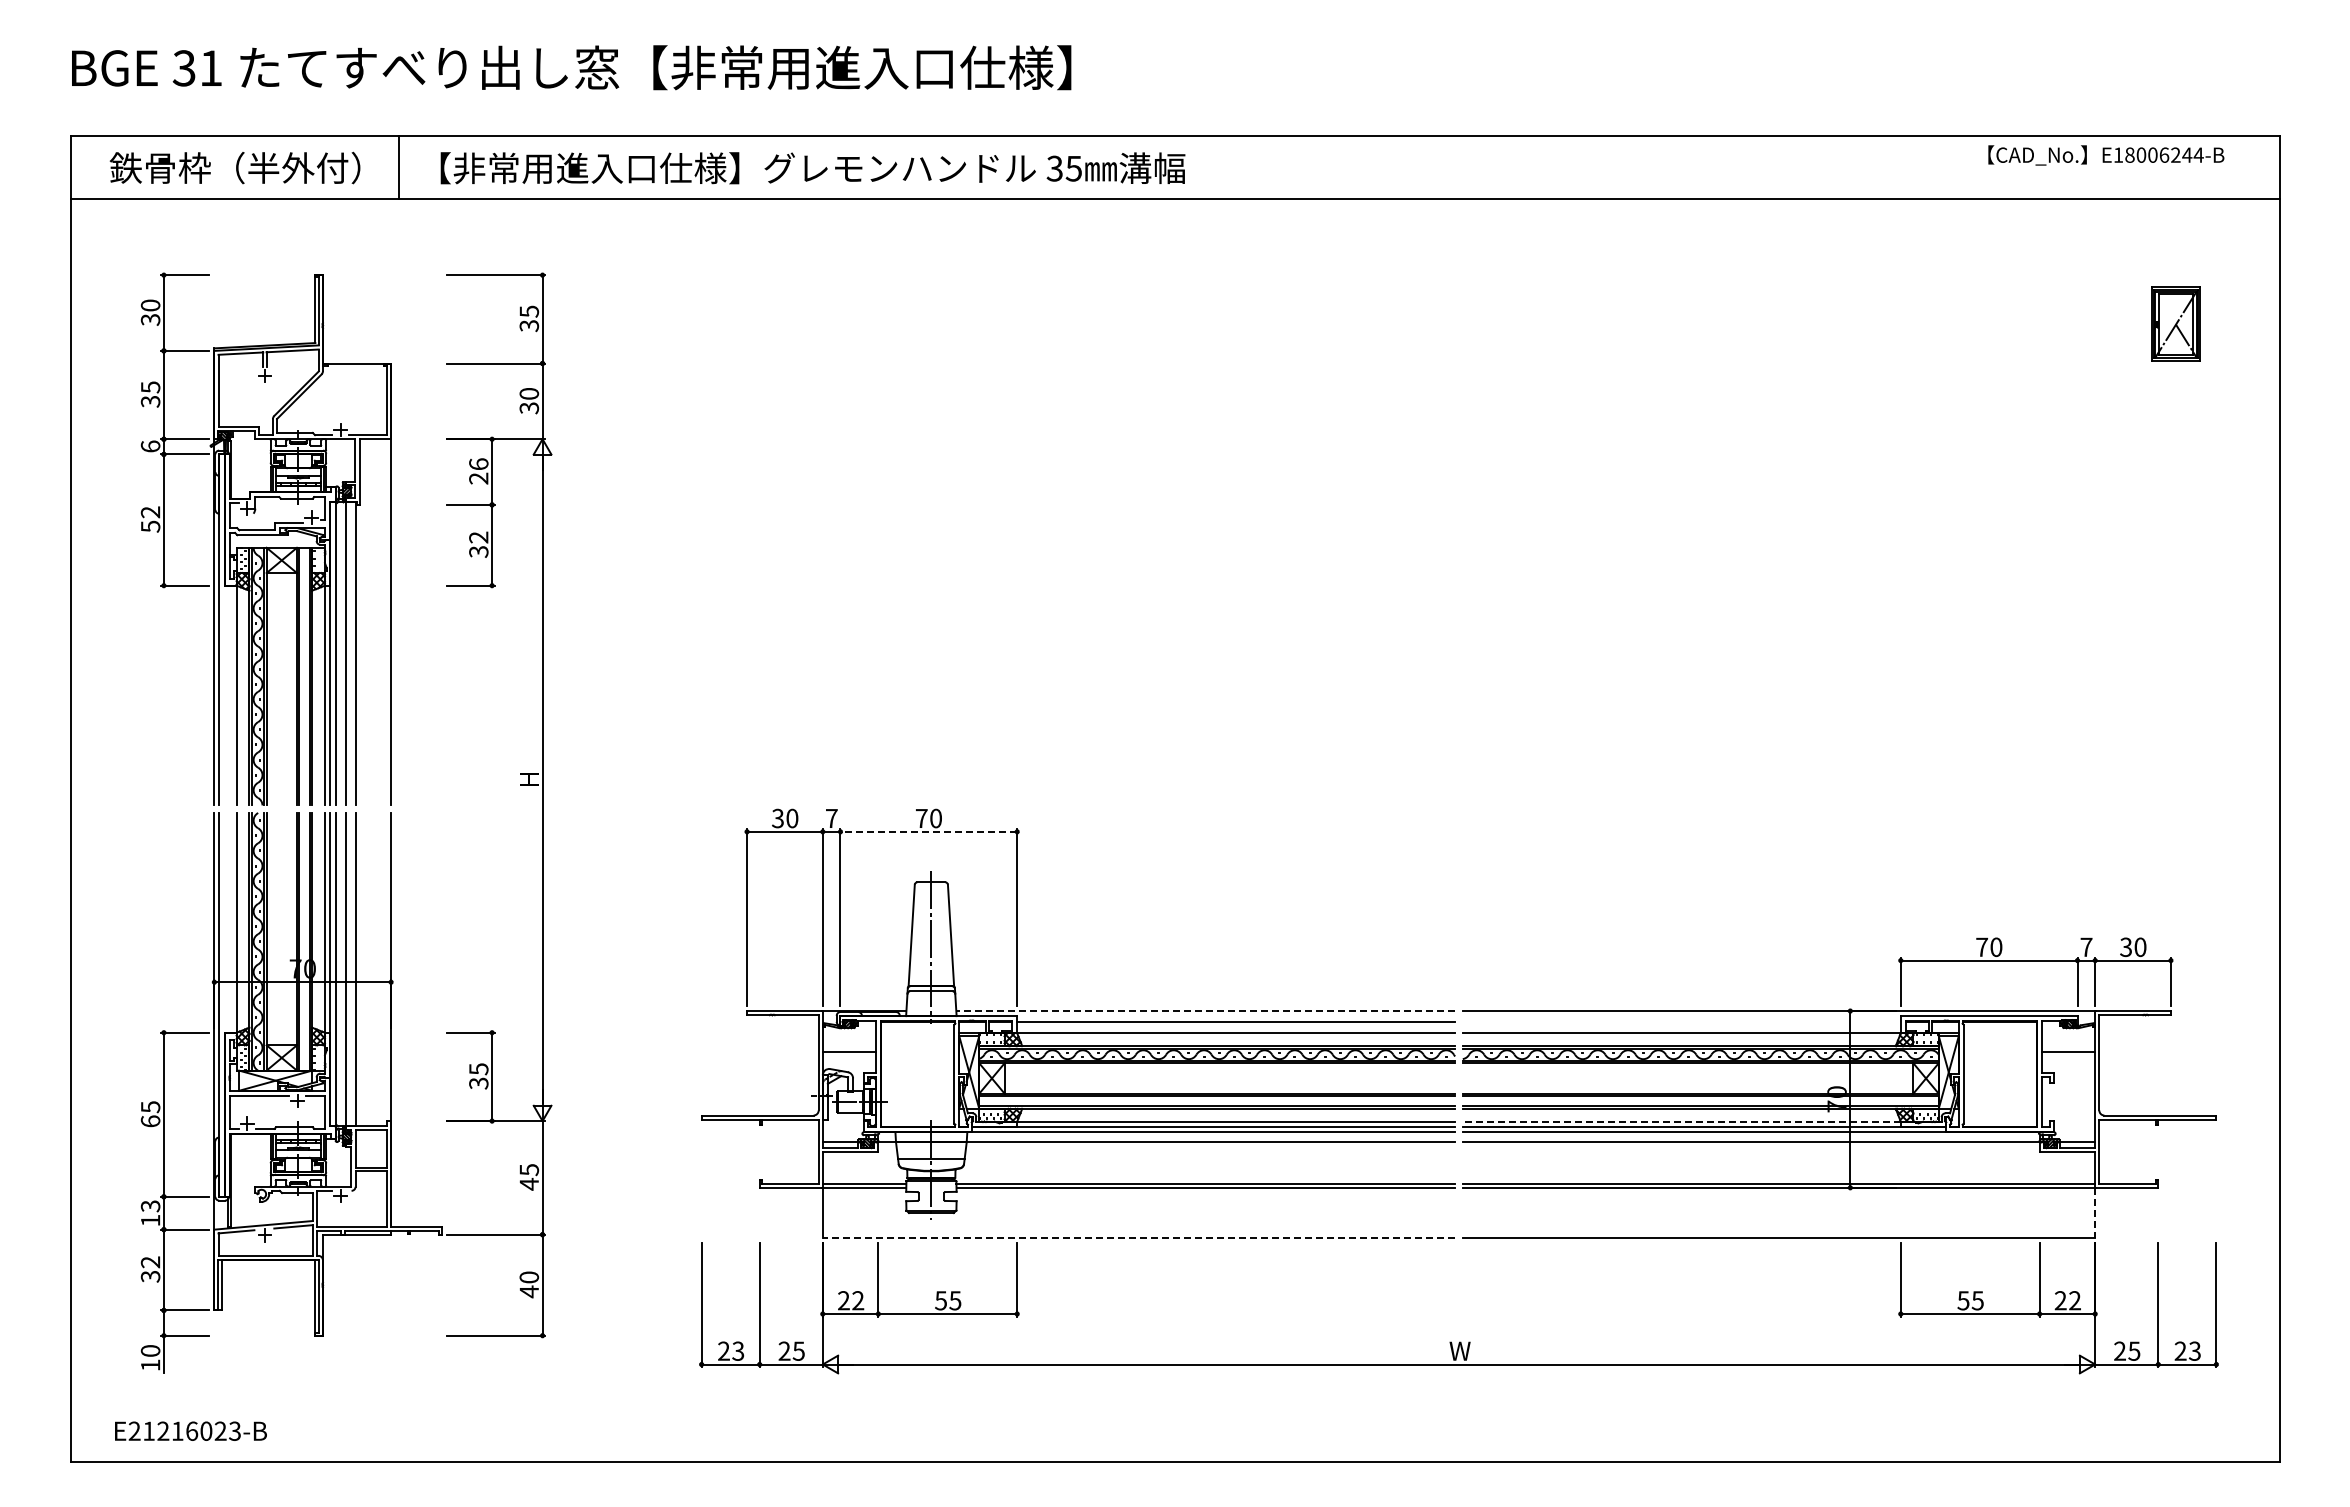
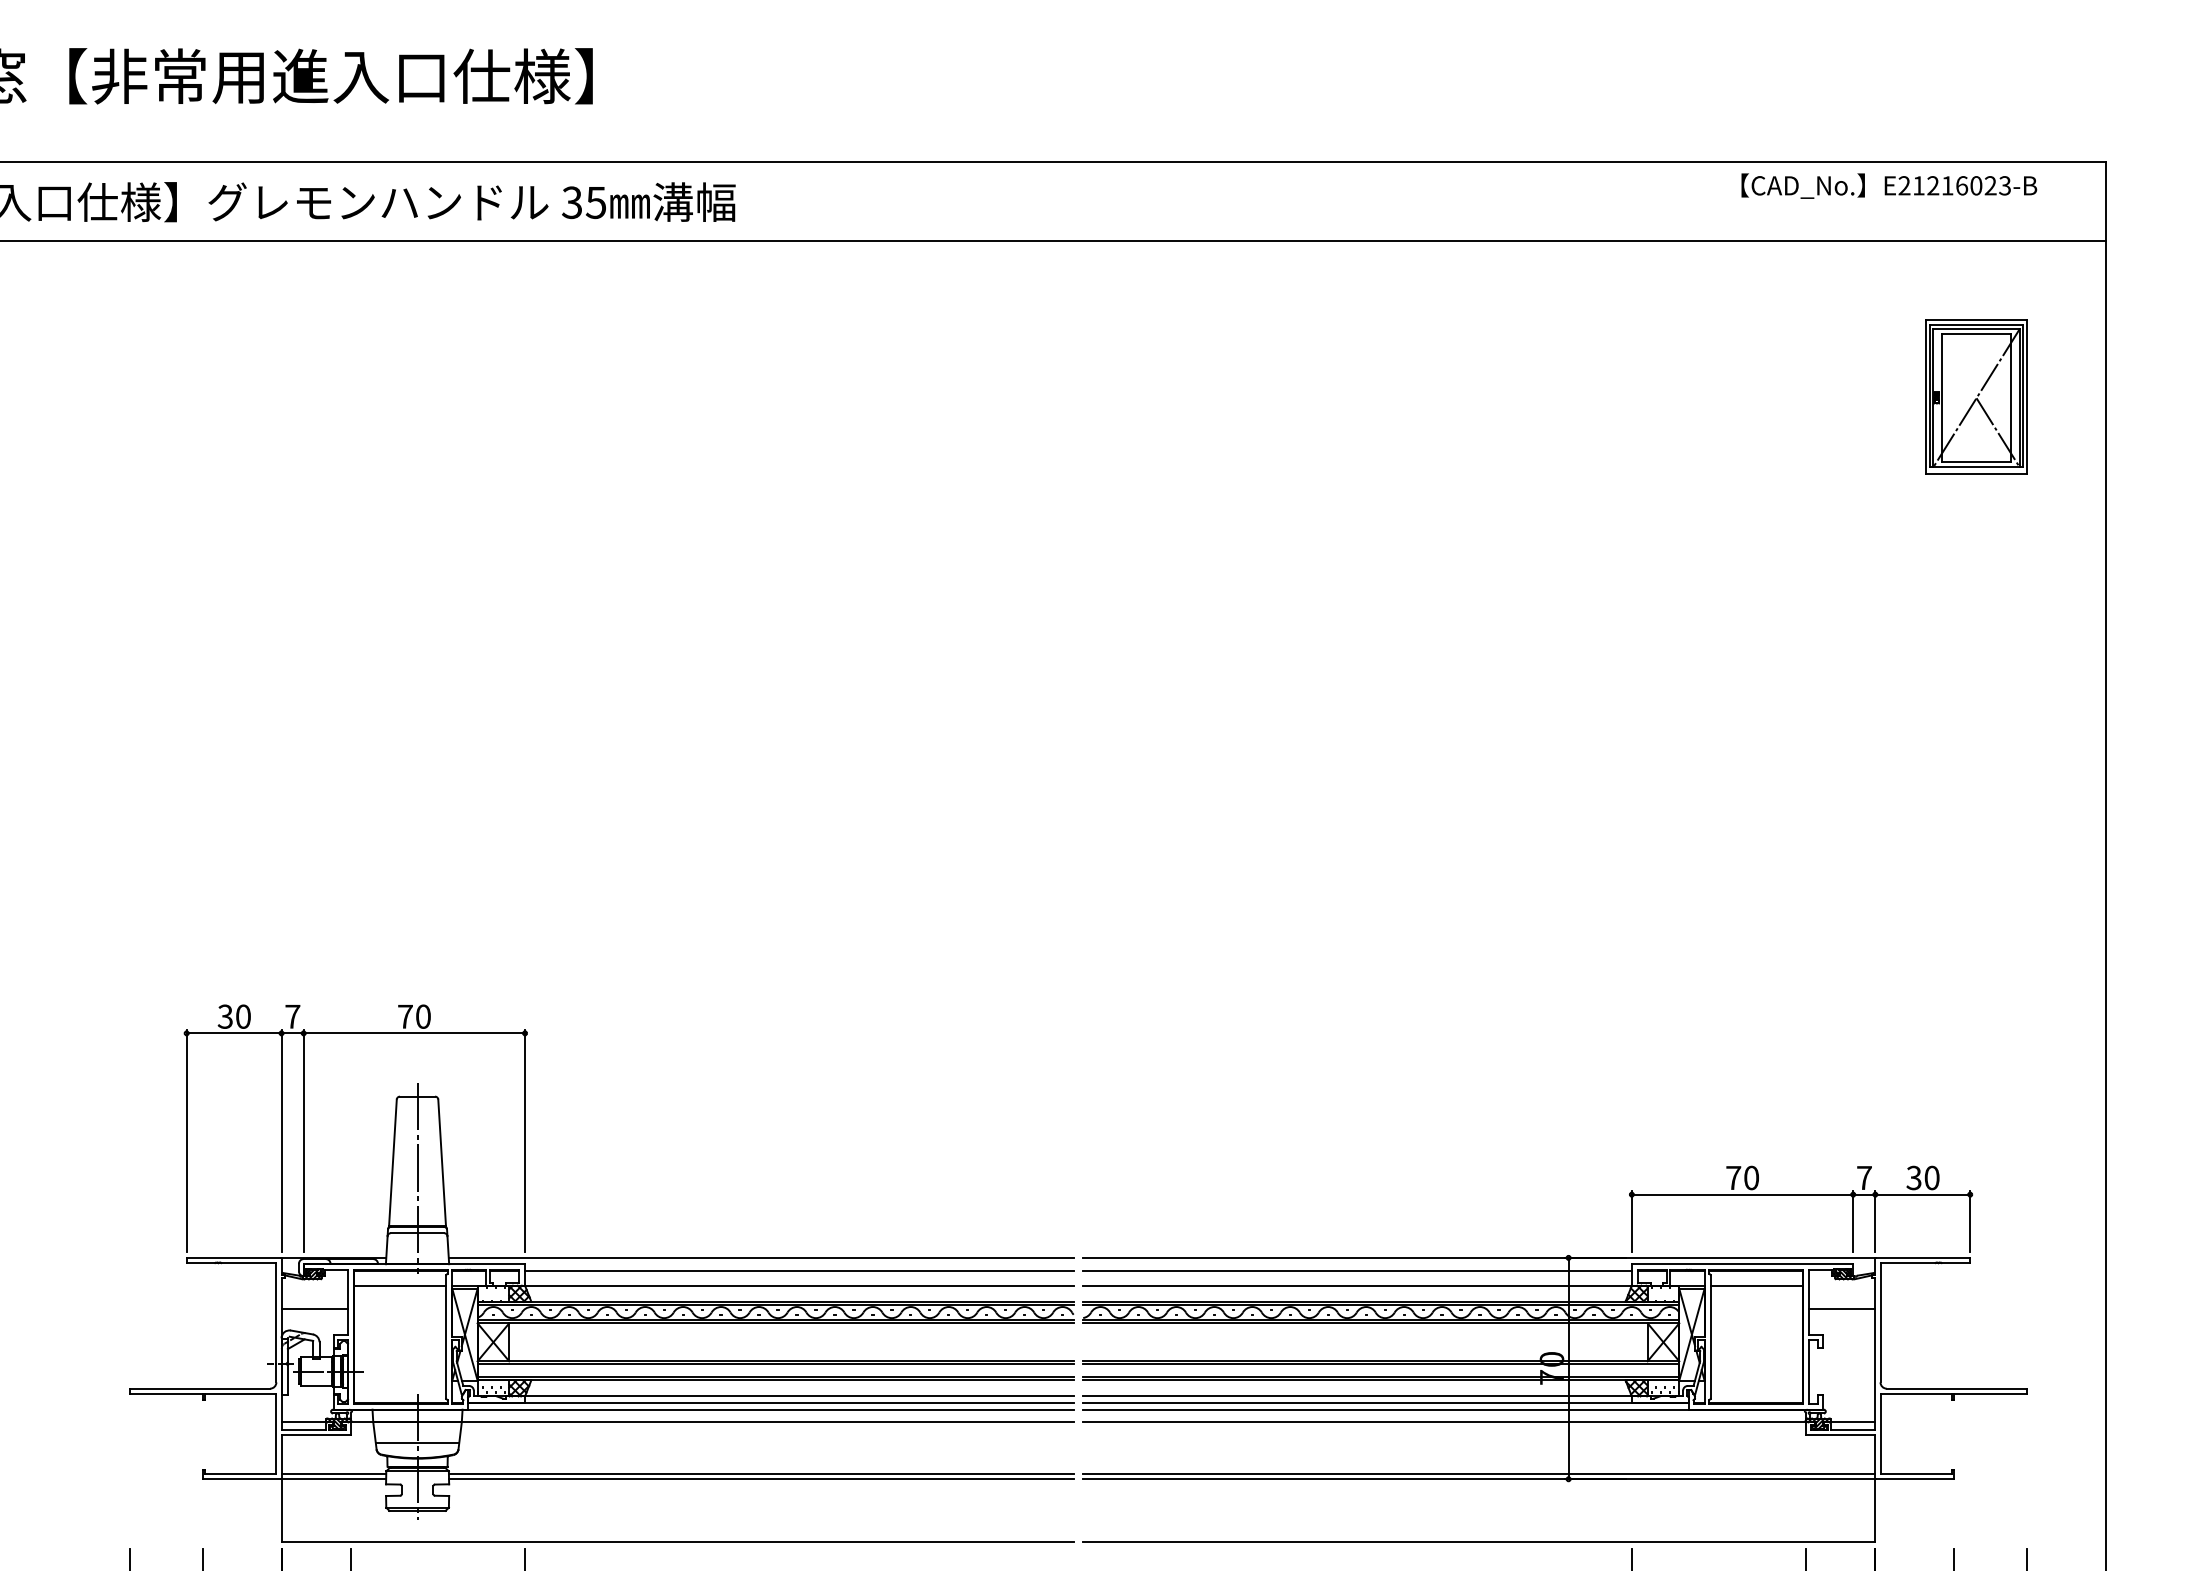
text: (2158, 154) -> (1954, 184), E18006244-B -> E21216023-B
part: (2175, 324) -> (1975, 397), size x1.67
line: (928, 831) -> (413, 1032), dashed -> solid
line: (1205, 1011) -> (760, 1258), dashed -> solid
line: (1681, 1021) -> (1357, 1270), added
line: (917, 1033) -> (400, 1285), added
line: (2000, 1033) -> (1756, 1285), added
line: (1681, 1121) -> (1357, 1396), dashed -> solid
line: (2095, 1213) -> (1875, 1511), dashed -> solid
line: (1138, 1238) -> (676, 1542), dashed -> solid

